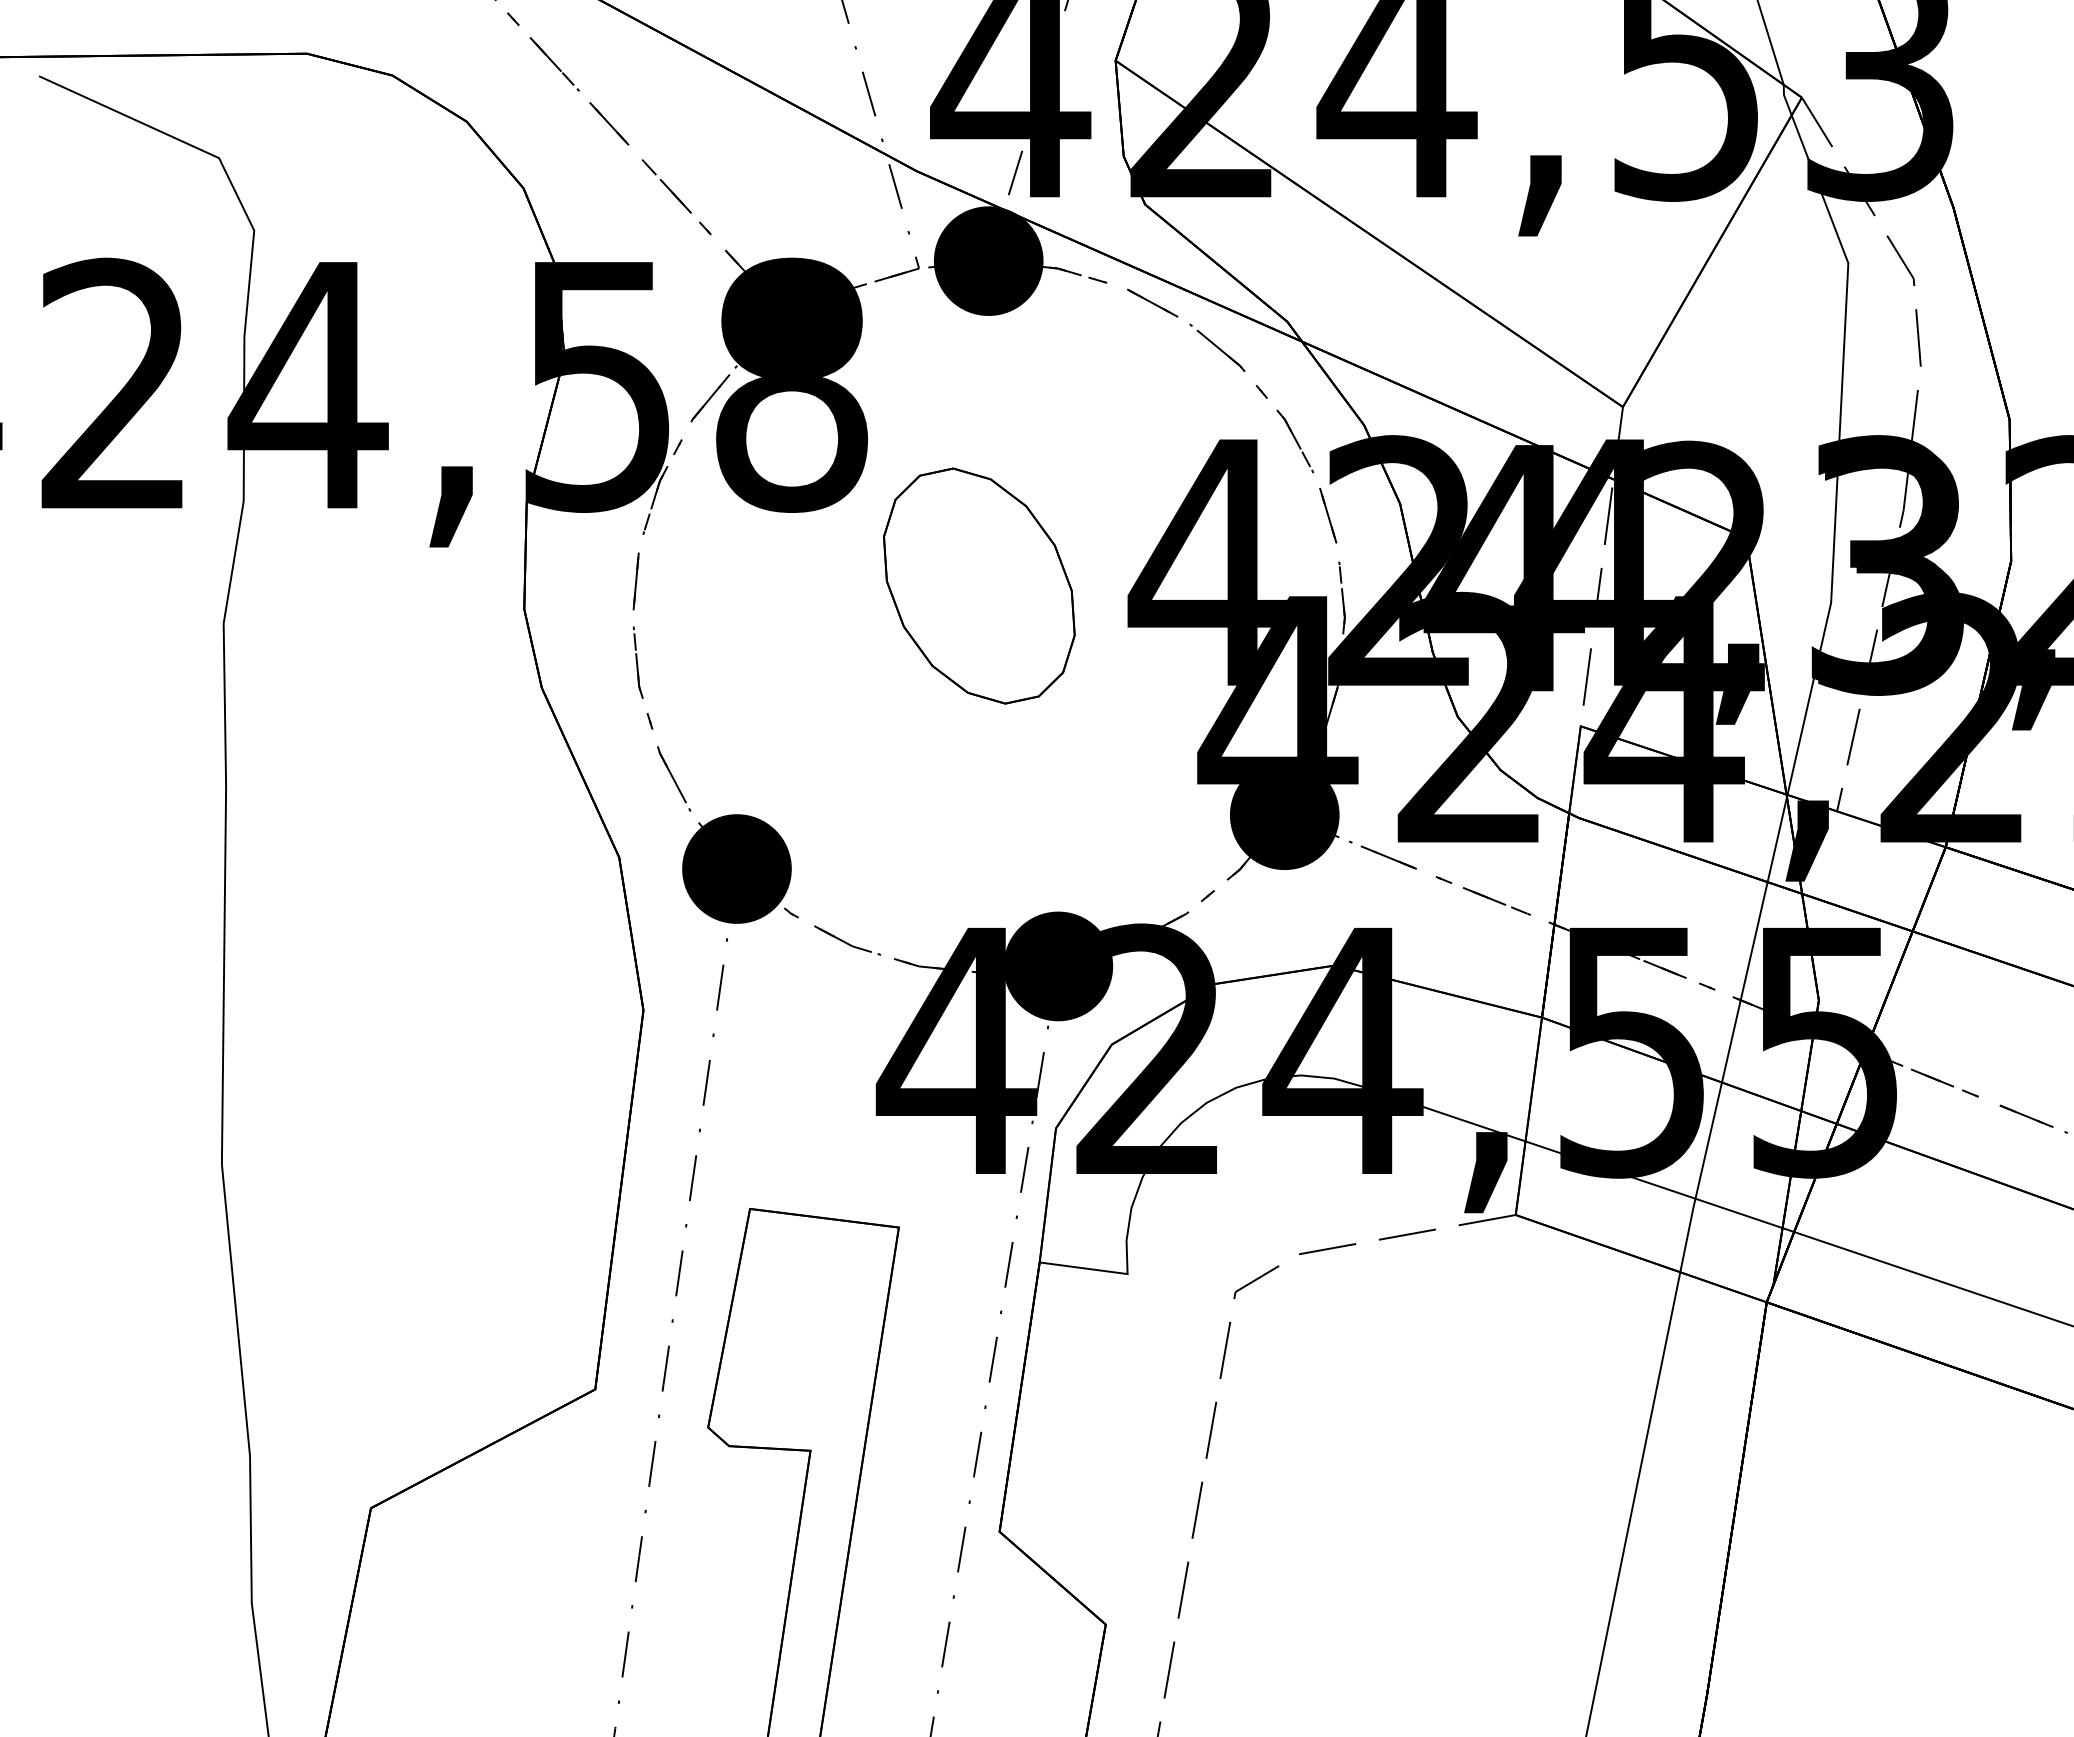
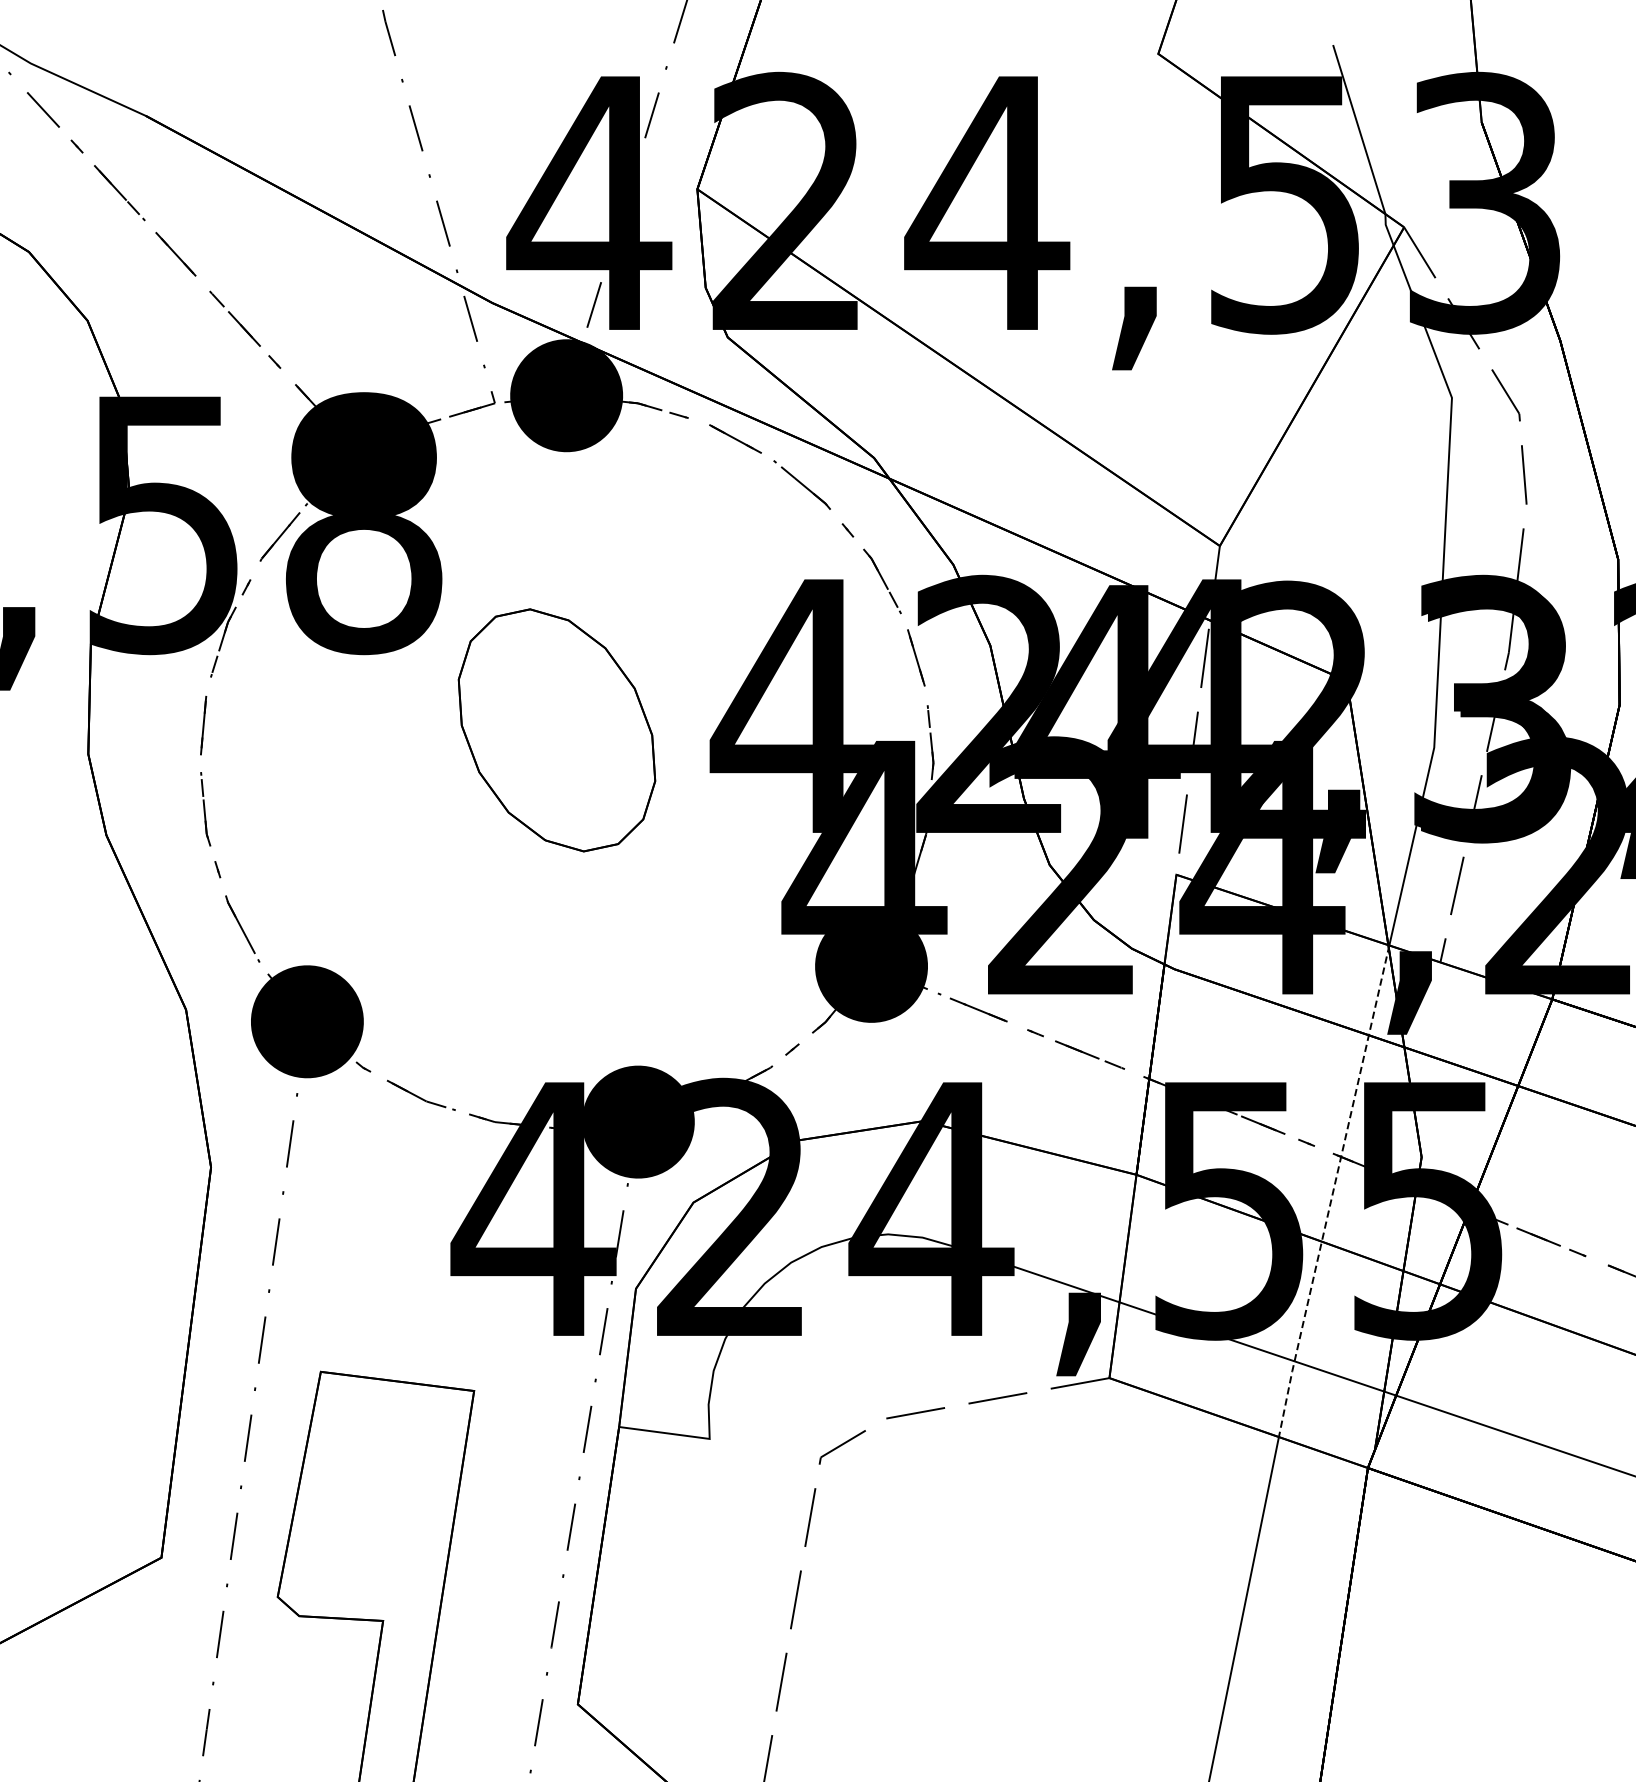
line: (1732, 1034) -> (1332, 1192), solid -> dashed

